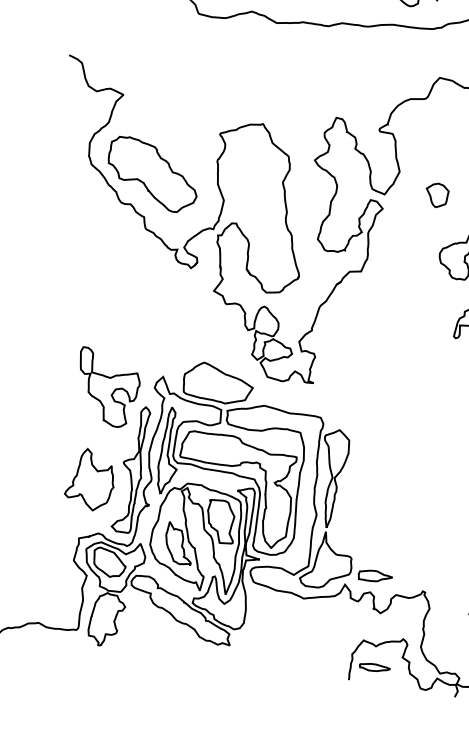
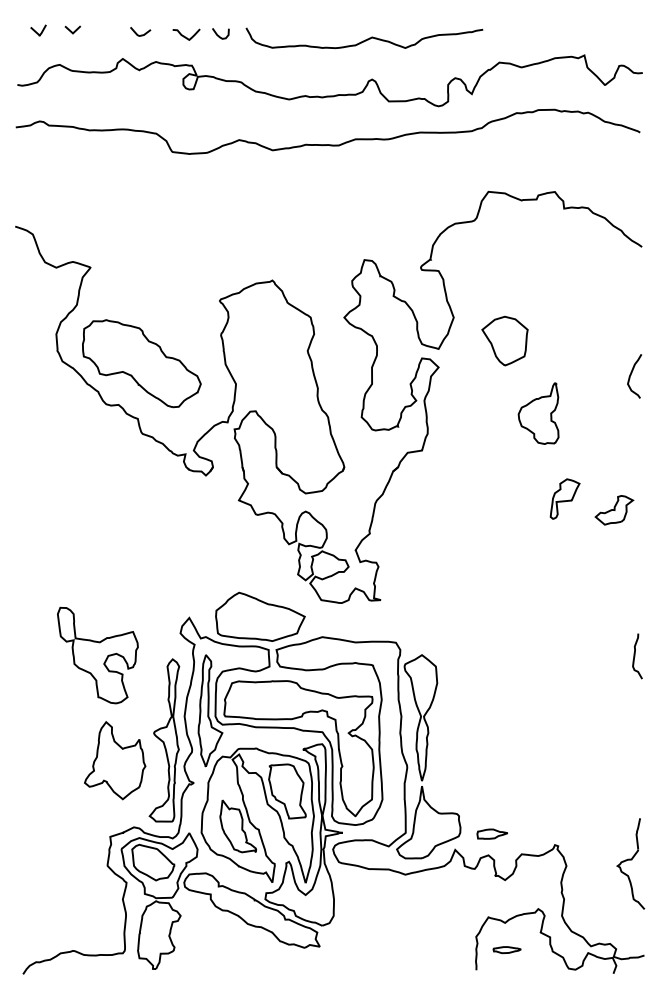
part: (437, 195) -> (505, 341), size x1.6
part: (107, 387) -> (97, 655), moved
part: (375, 575) -> (492, 833), size x0.7
part: (374, 667) -> (506, 949), size x0.7

